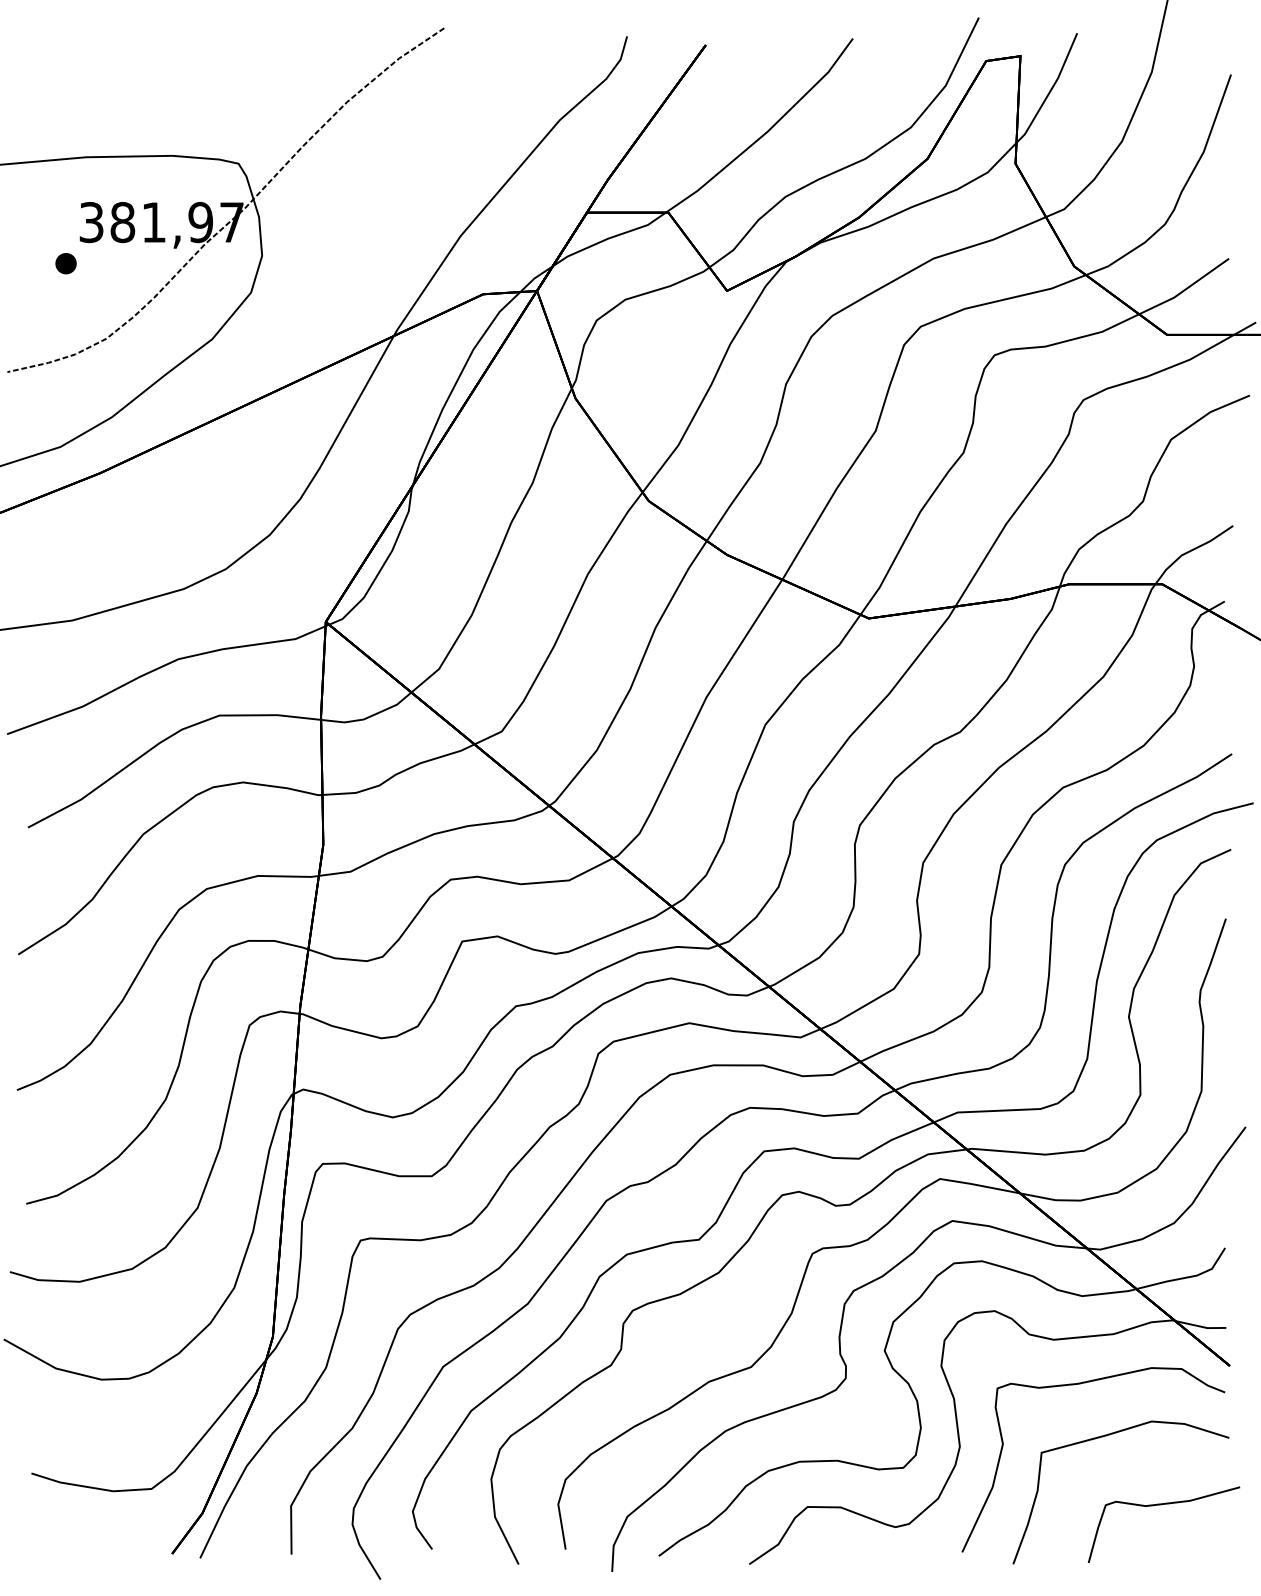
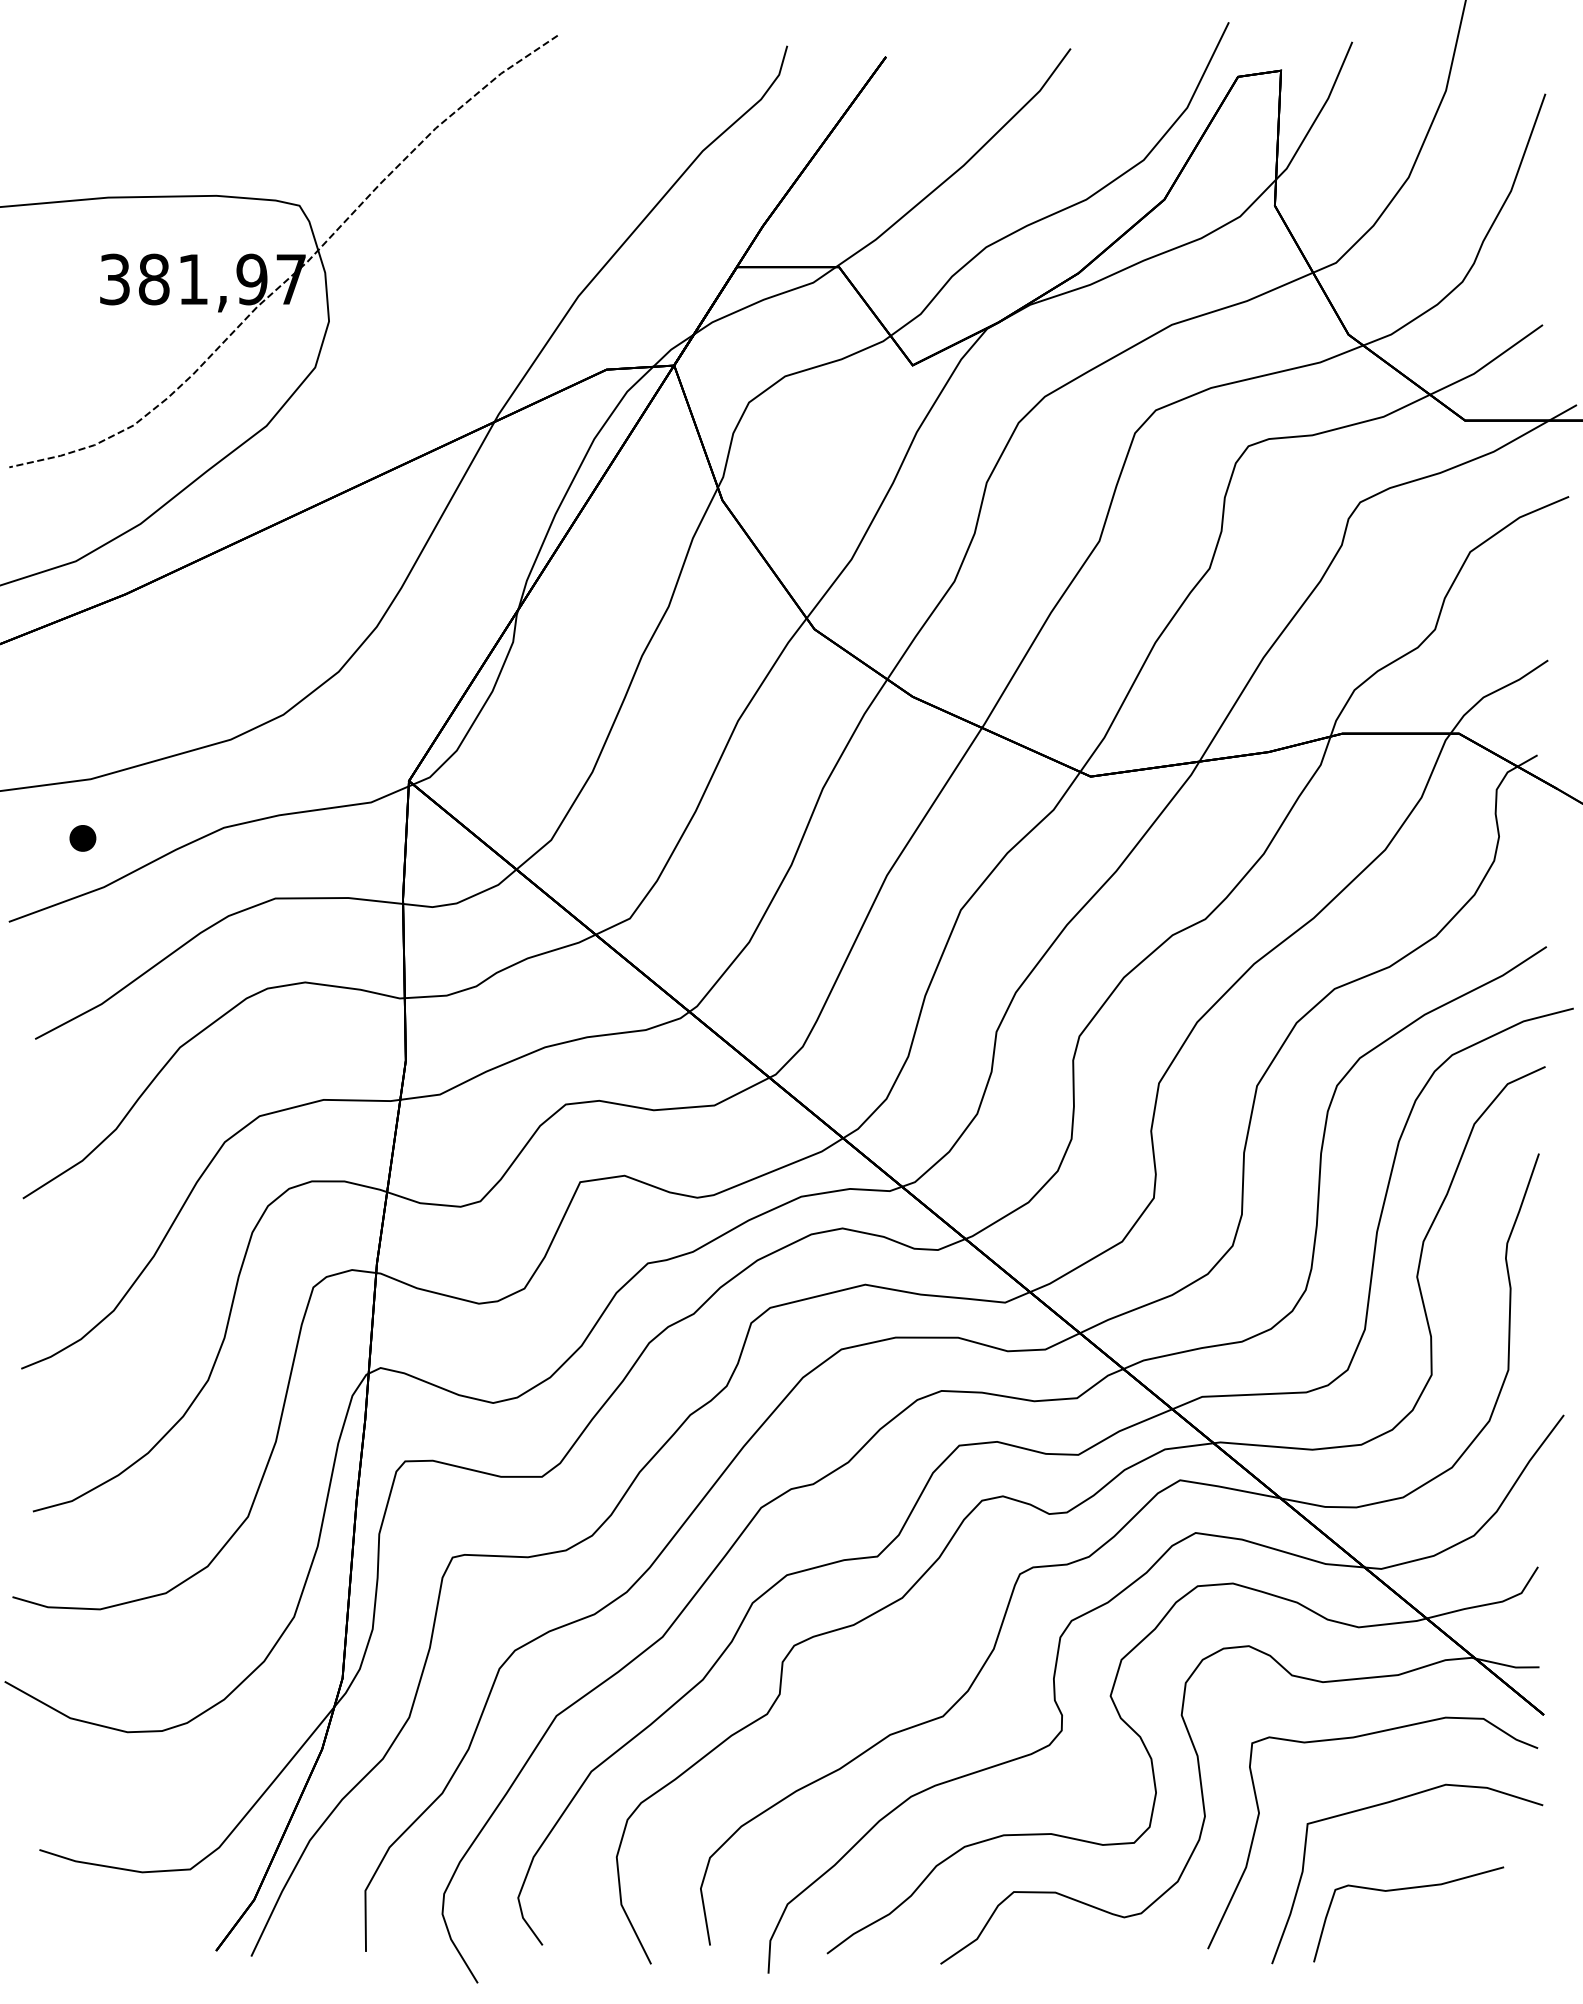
part: (65, 263) -> (82, 838), moved
curve: (1161, 1505) -> (1405, 1890), moved

